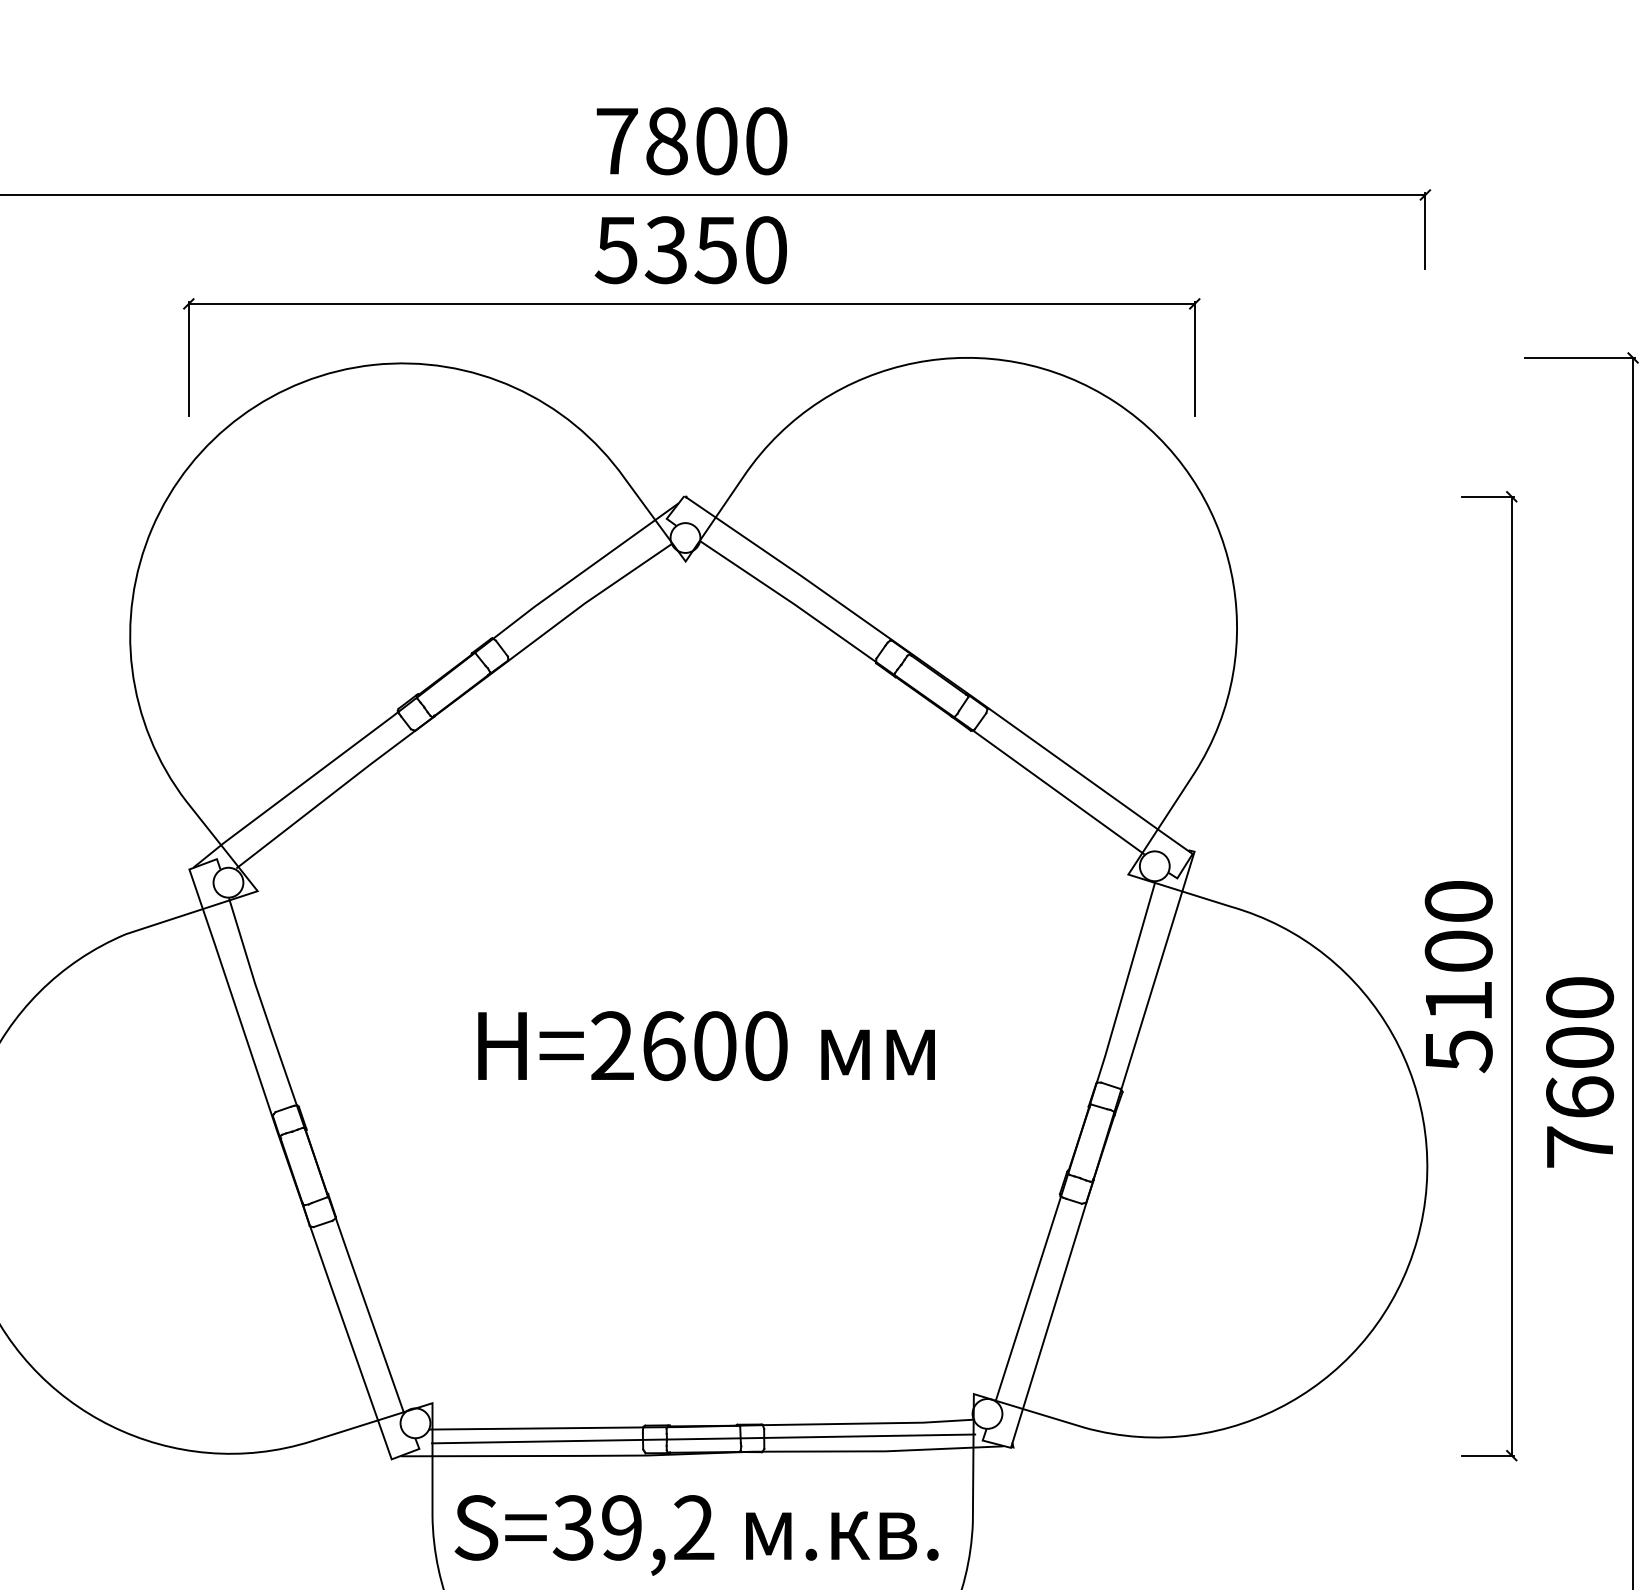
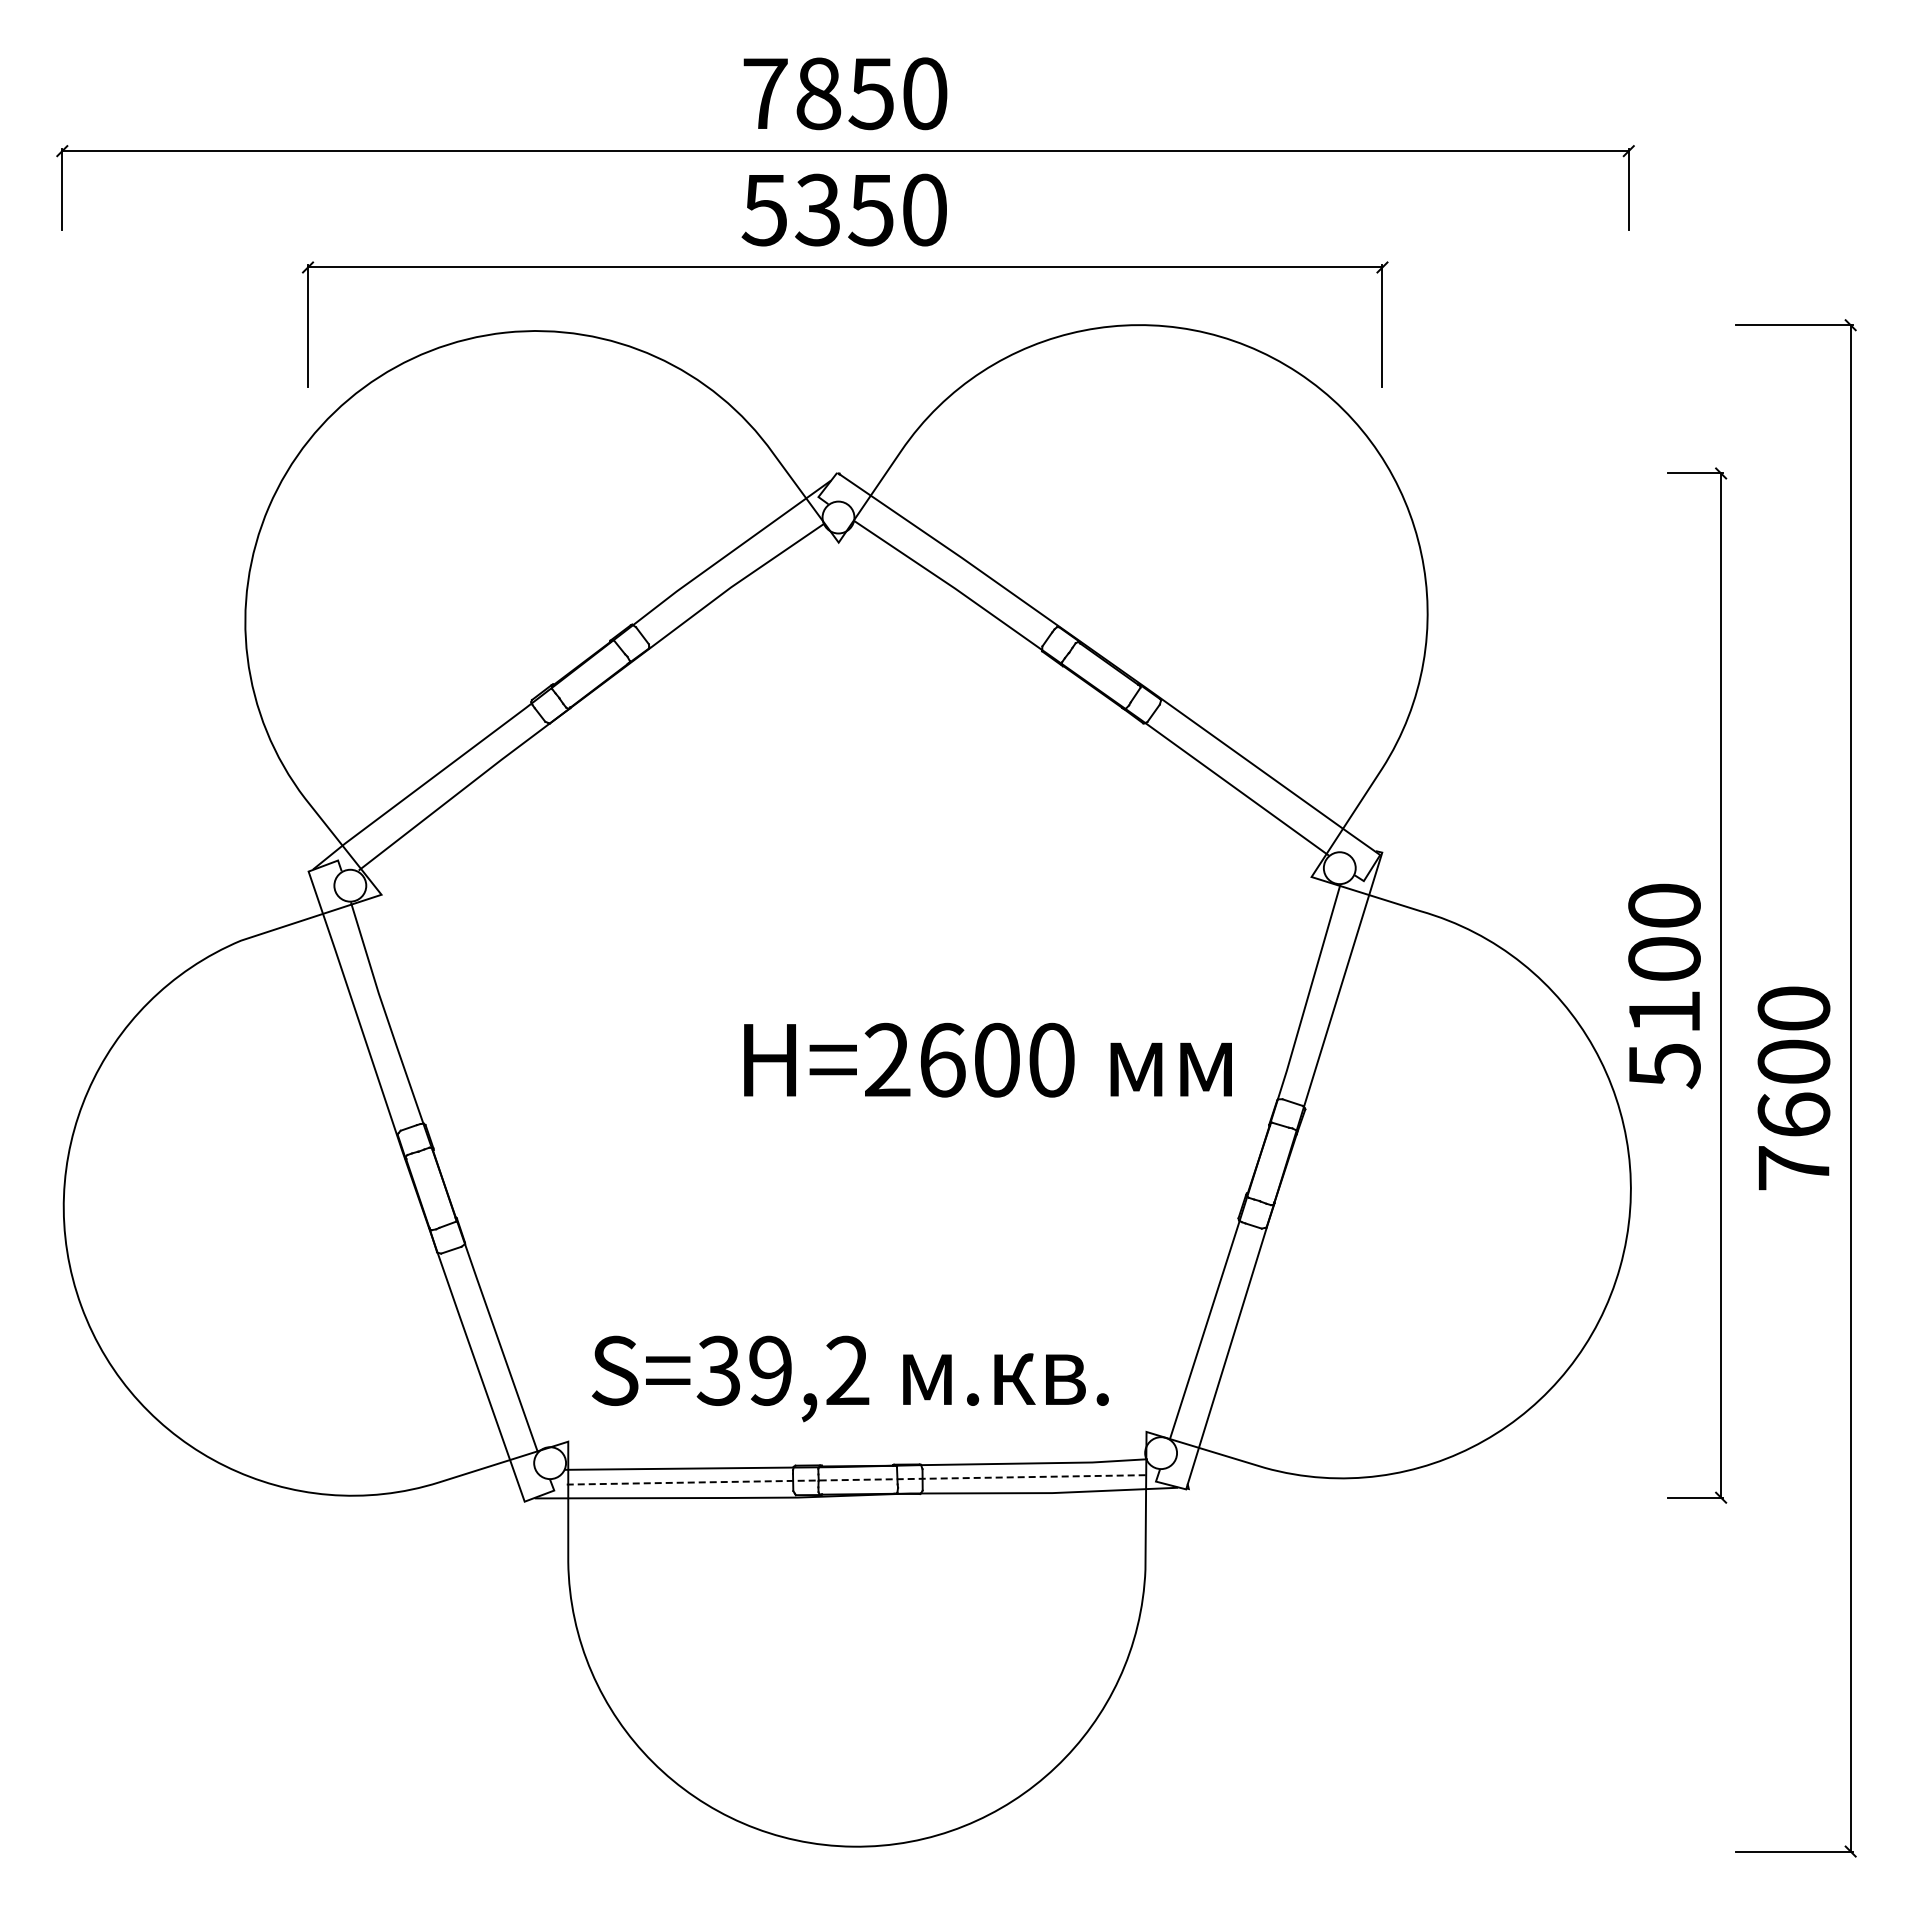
text: (715, 141) -> (870, 93), 7800 -> 7850
text: (706, 1045) -> (987, 1059), moved
line: (704, 1438) -> (858, 1479), solid -> dashed
text: (696, 1535) -> (850, 1378), moved

